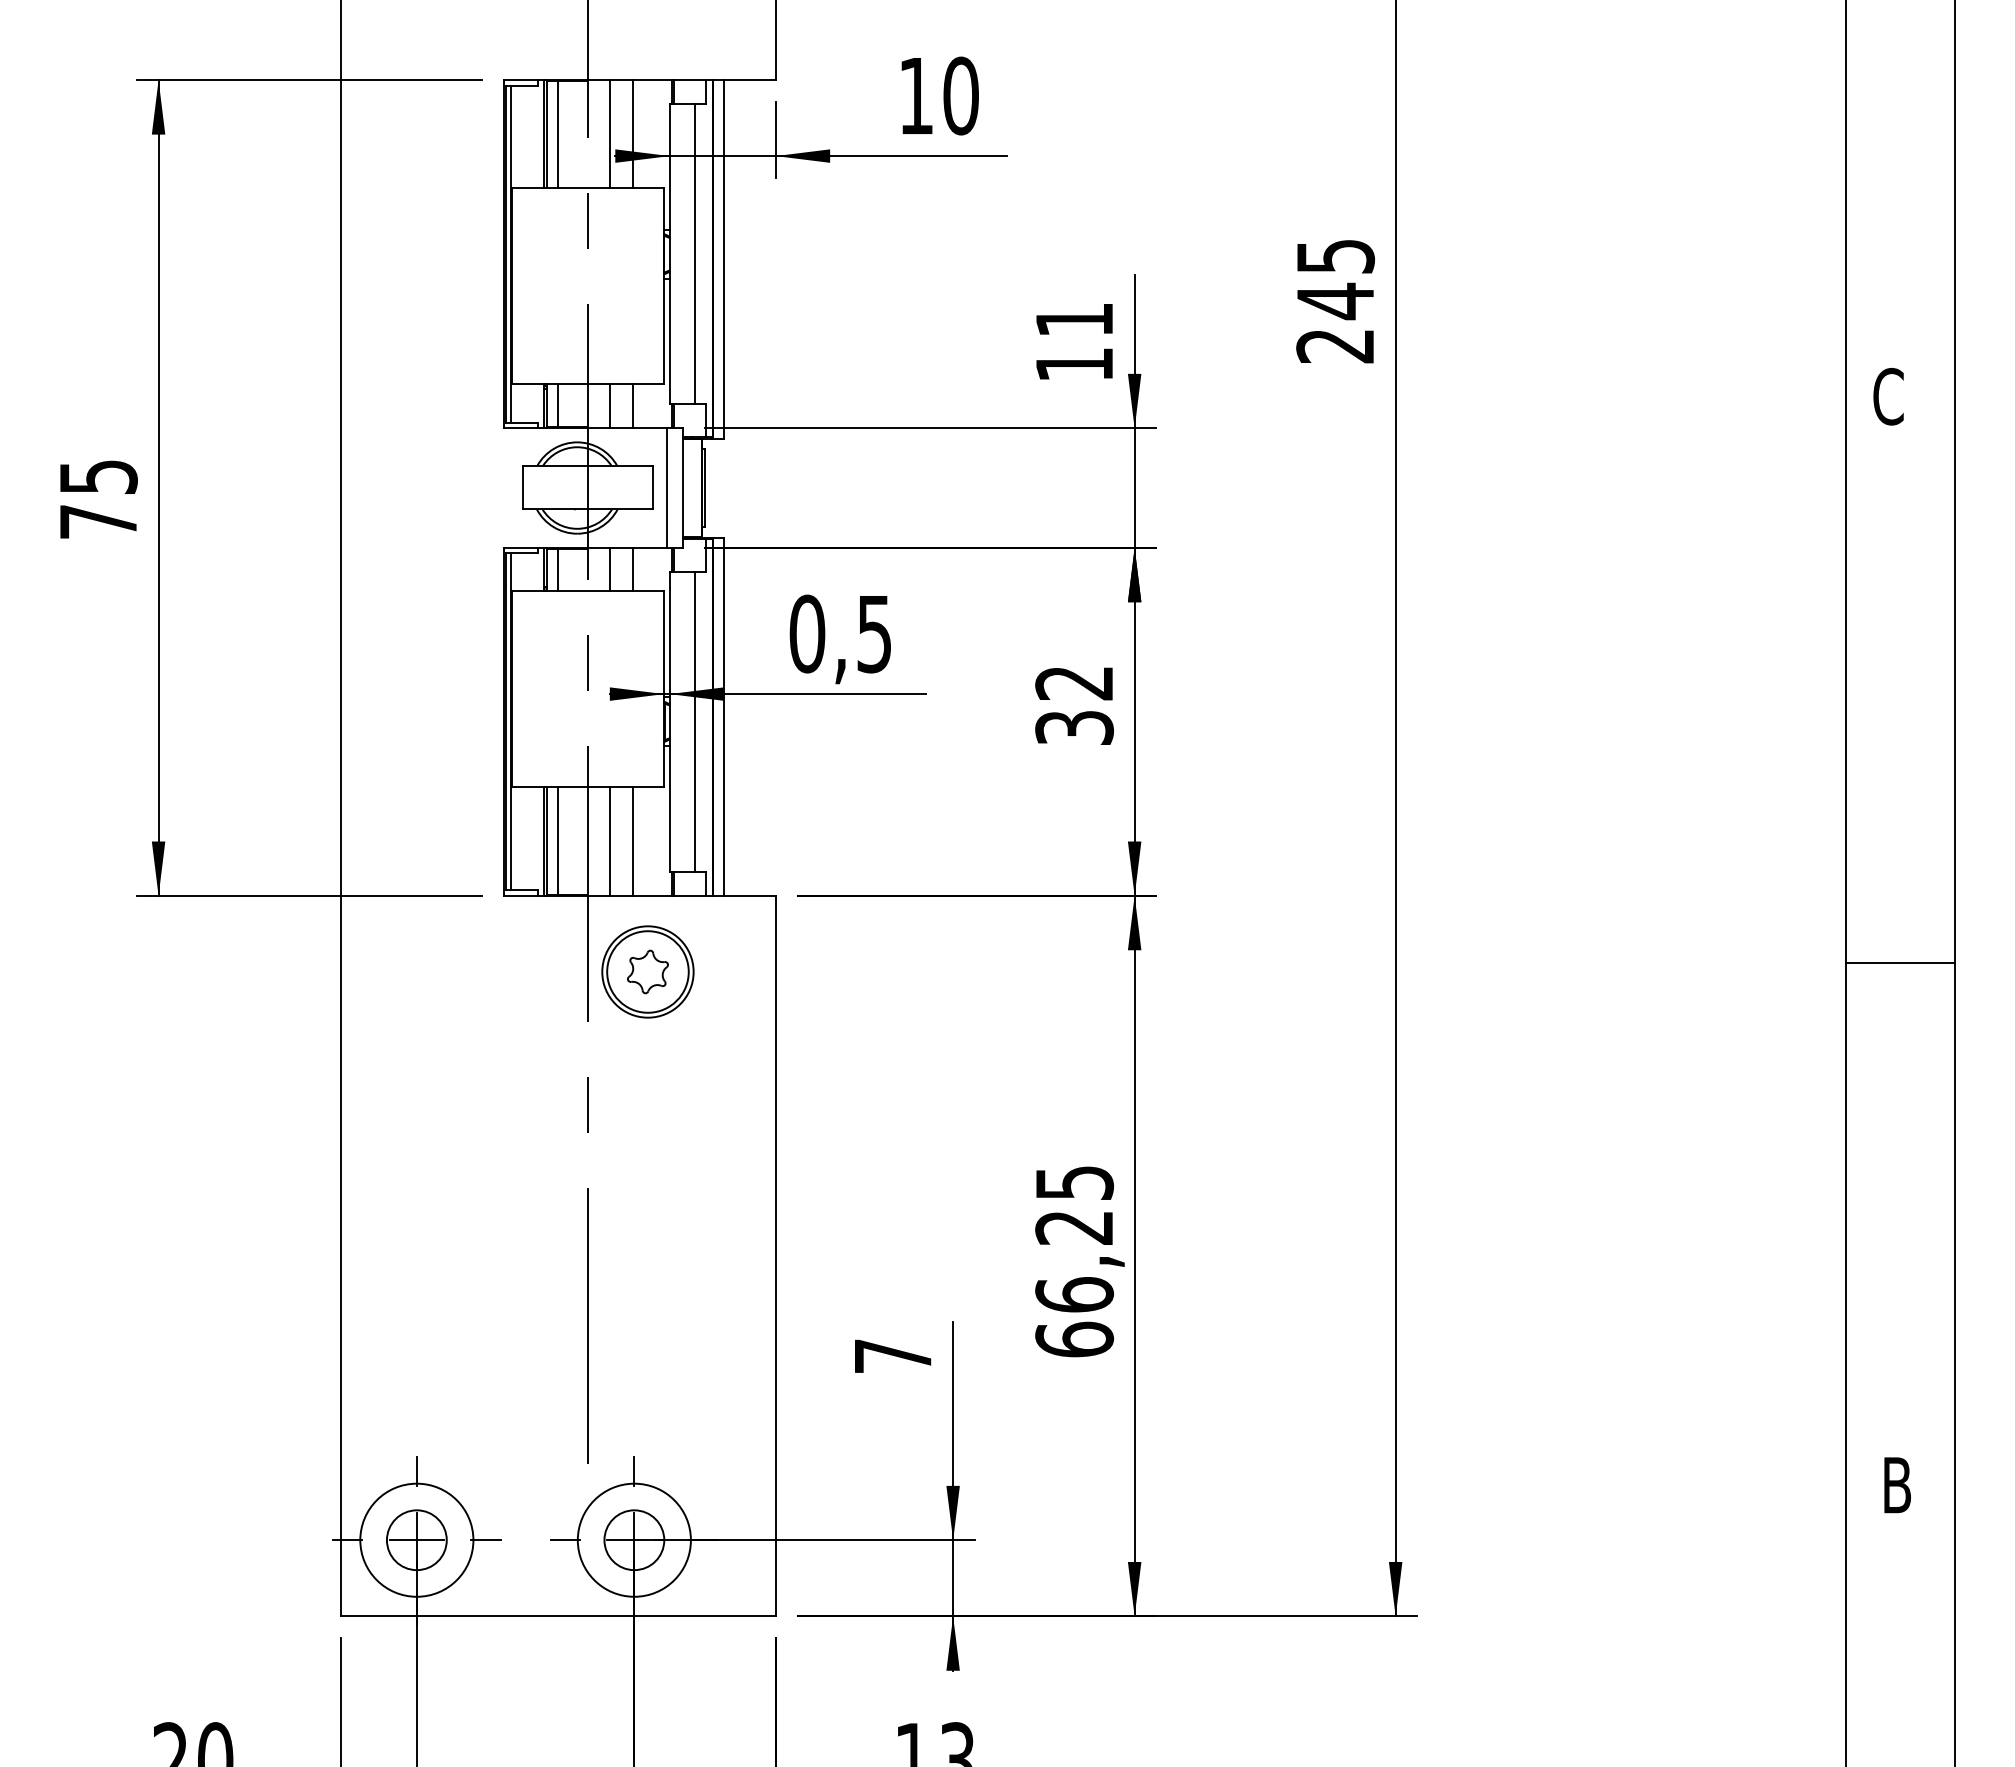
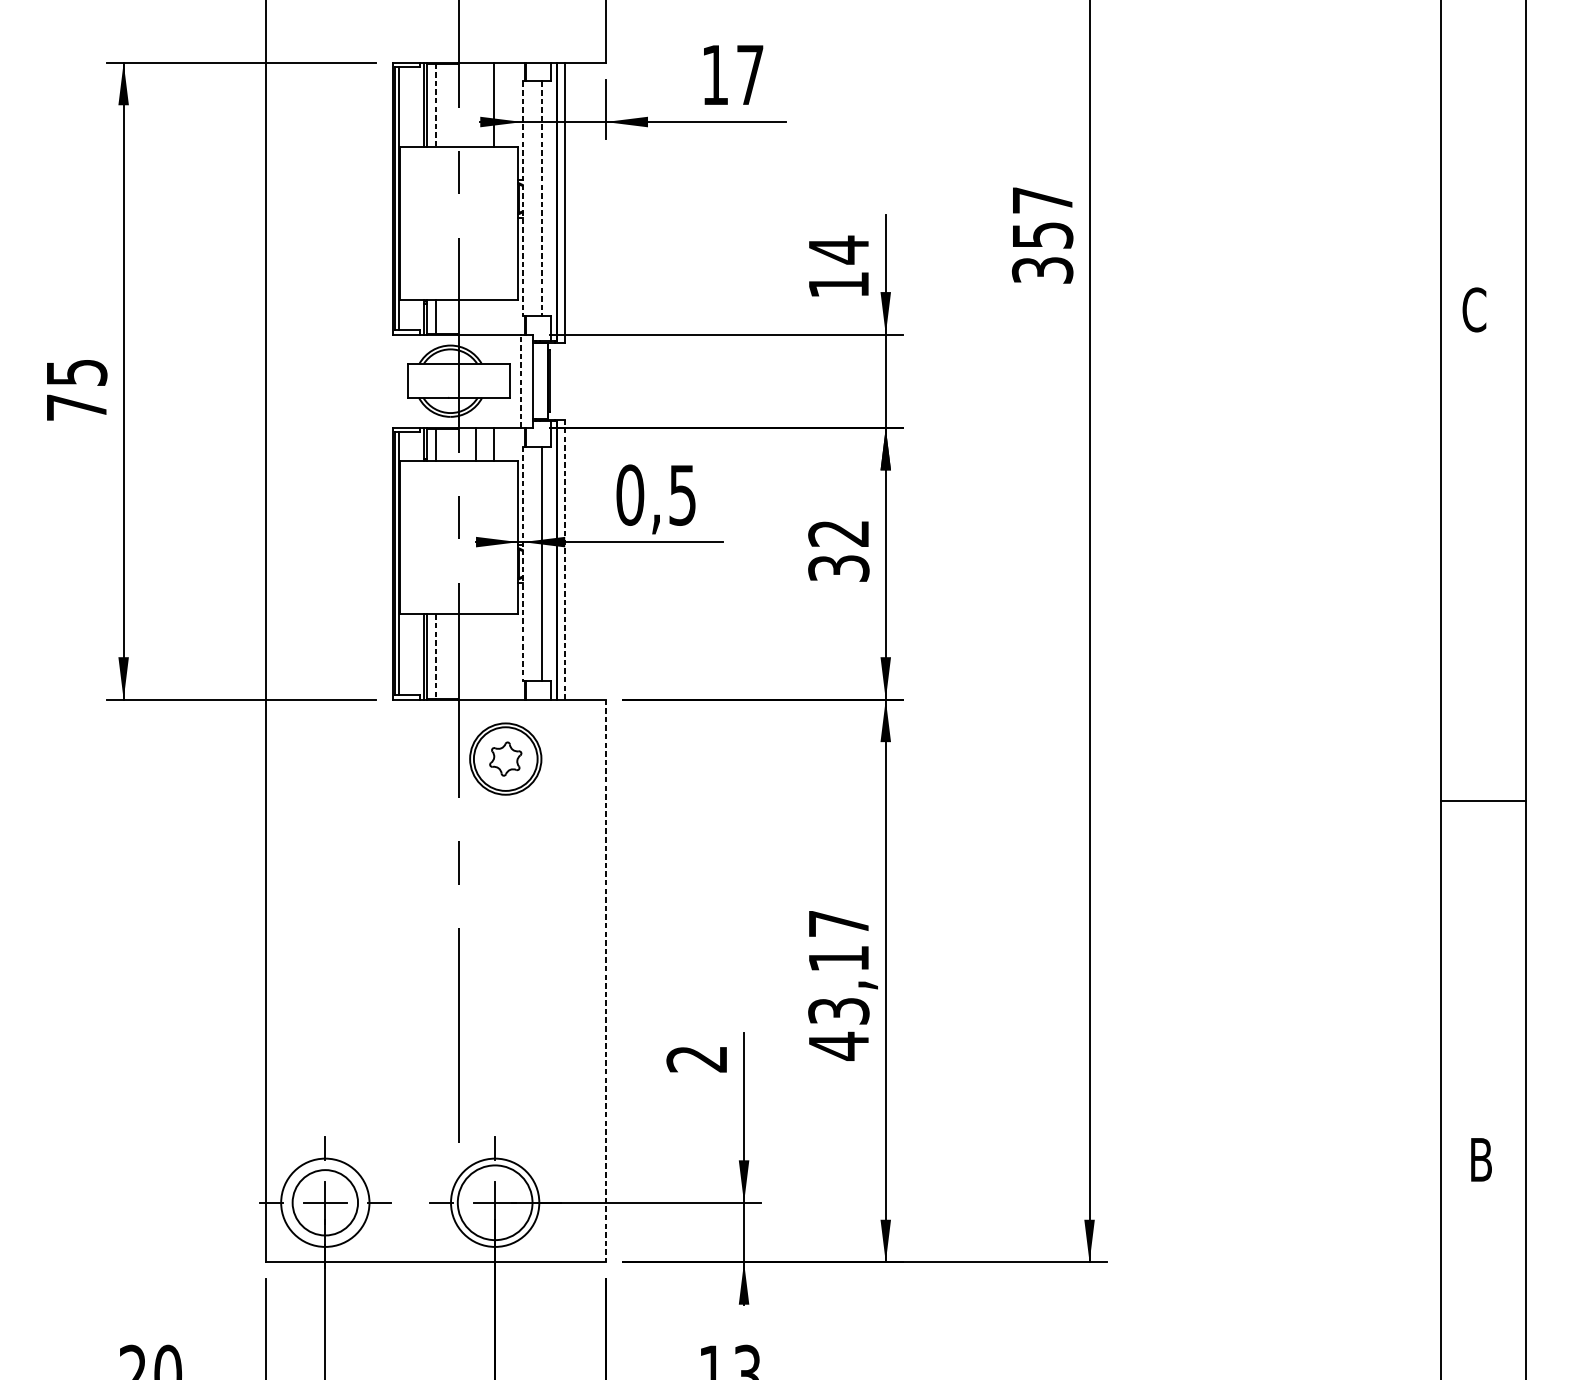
text: (960, 95) -> (749, 74), 10 -> 17
line: (558, 134) -> (435, 105), solid -> dashed
line: (610, 134) -> (476, 105), removed
line: (669, 254) -> (522, 198), solid -> dashed
line: (694, 254) -> (542, 198), solid -> dashed
text: (1335, 301) -> (1042, 235), 245 -> 357
text: (1074, 319) -> (838, 249), 11 -> 14
line: (610, 406) -> (476, 317), removed
line: (632, 406) -> (493, 317), removed
line: (667, 488) -> (521, 381), solid -> dashed
line: (723, 716) -> (564, 559), solid -> dashed
line: (669, 722) -> (522, 564), solid -> dashed
line: (610, 840) -> (476, 656), removed
line: (632, 840) -> (493, 656), removed
line: (558, 841) -> (435, 657), solid -> dashed
line: (1899, 962) -> (1482, 800), moved
line: (775, 1256) -> (605, 981), solid -> dashed
text: (1074, 1262) -> (838, 985), 66,25 -> 43,17
text: (892, 1356) -> (696, 1059), 7 -> 2
circle: (416, 1540) -> (325, 1202), size x1.4
circle: (634, 1540) -> (495, 1202), size x1.6

